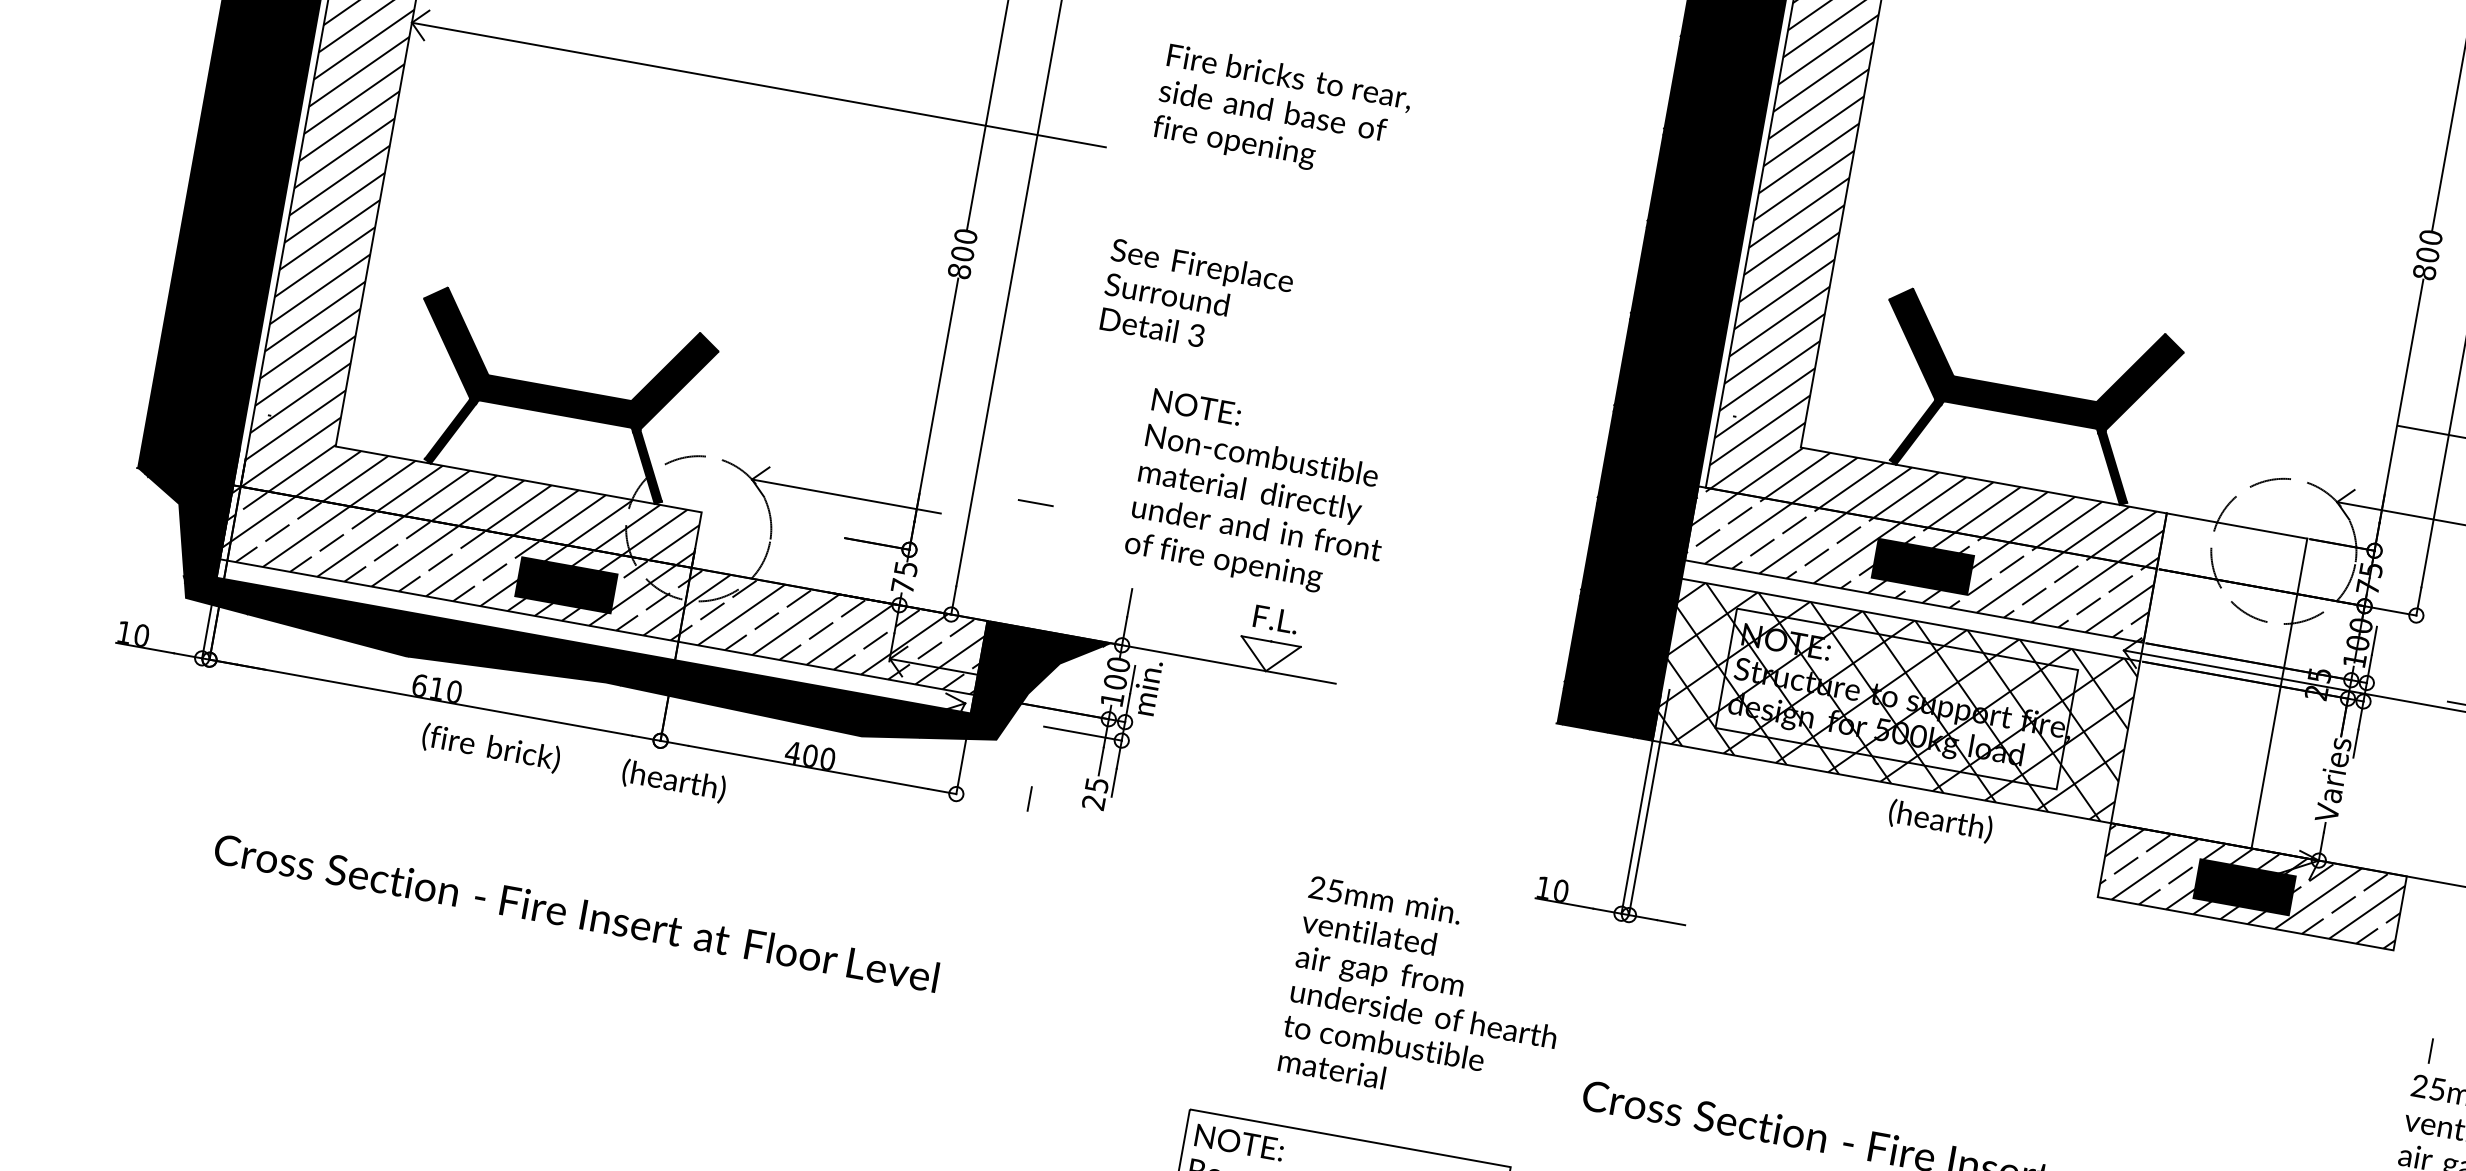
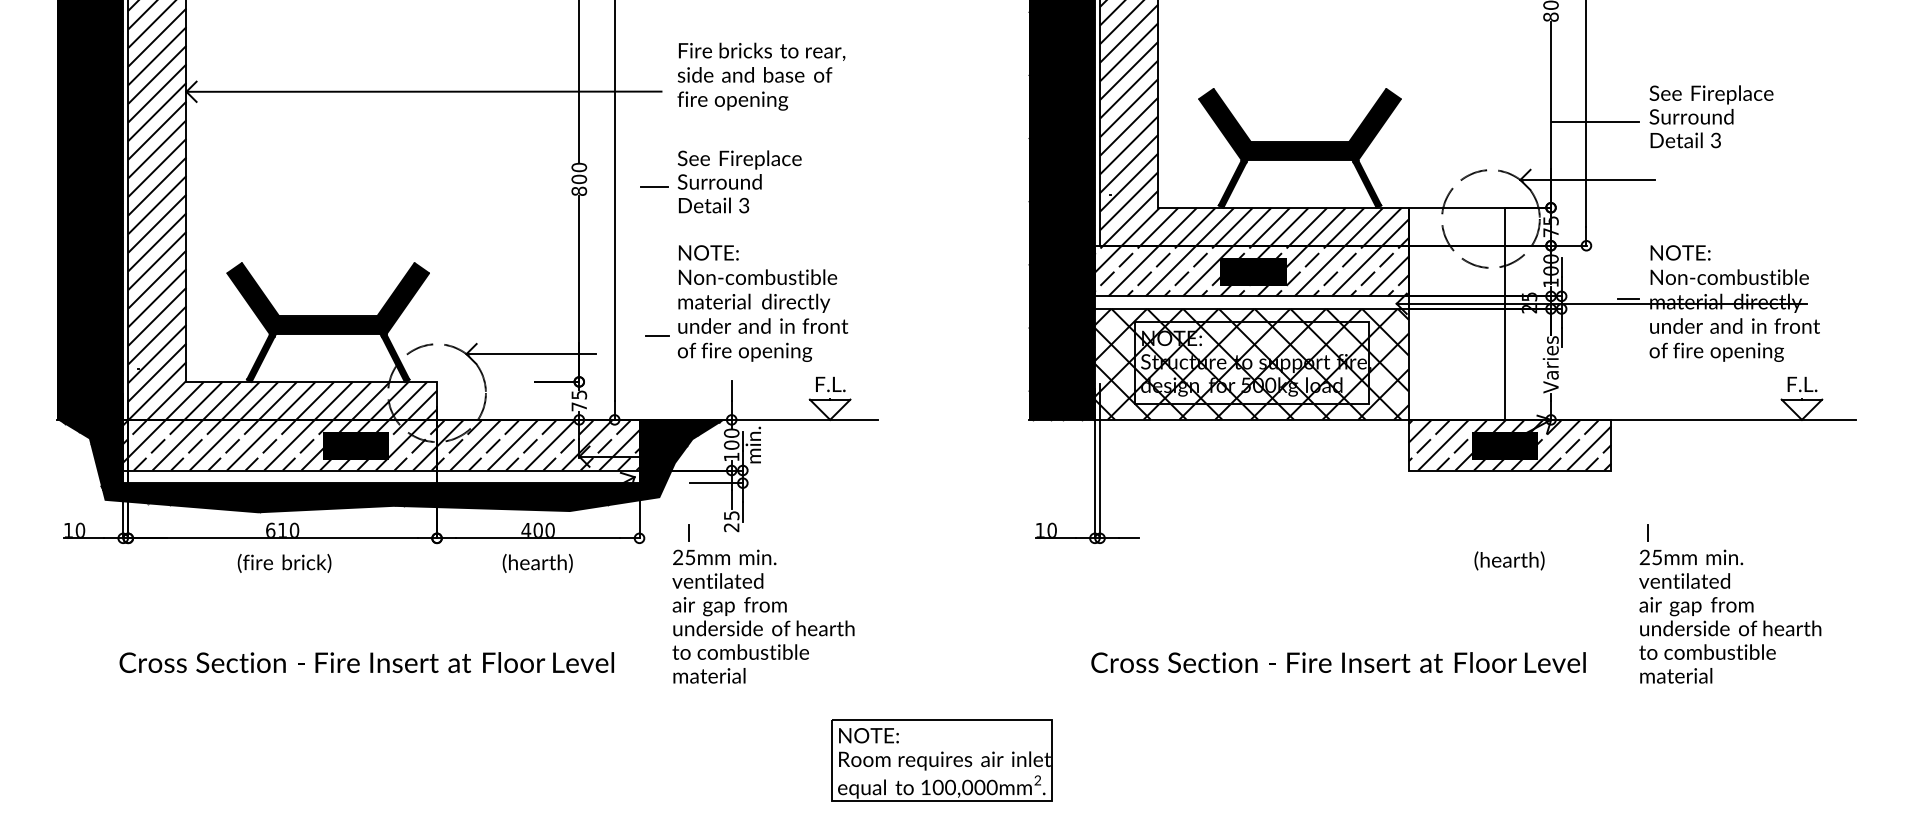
text: (1282, 114) -> (761, 76), moved
line: (1068, 285) -> (653, 187), added
text: (1261, 494) -> (762, 303), moved
text: (491, 748) -> (284, 563), moved
text: (673, 781) -> (537, 563), moved
text: (1940, 820) -> (1509, 560), moved
text: (576, 912) -> (366, 662), moved
text: (1426, 996) -> (763, 616), moved

